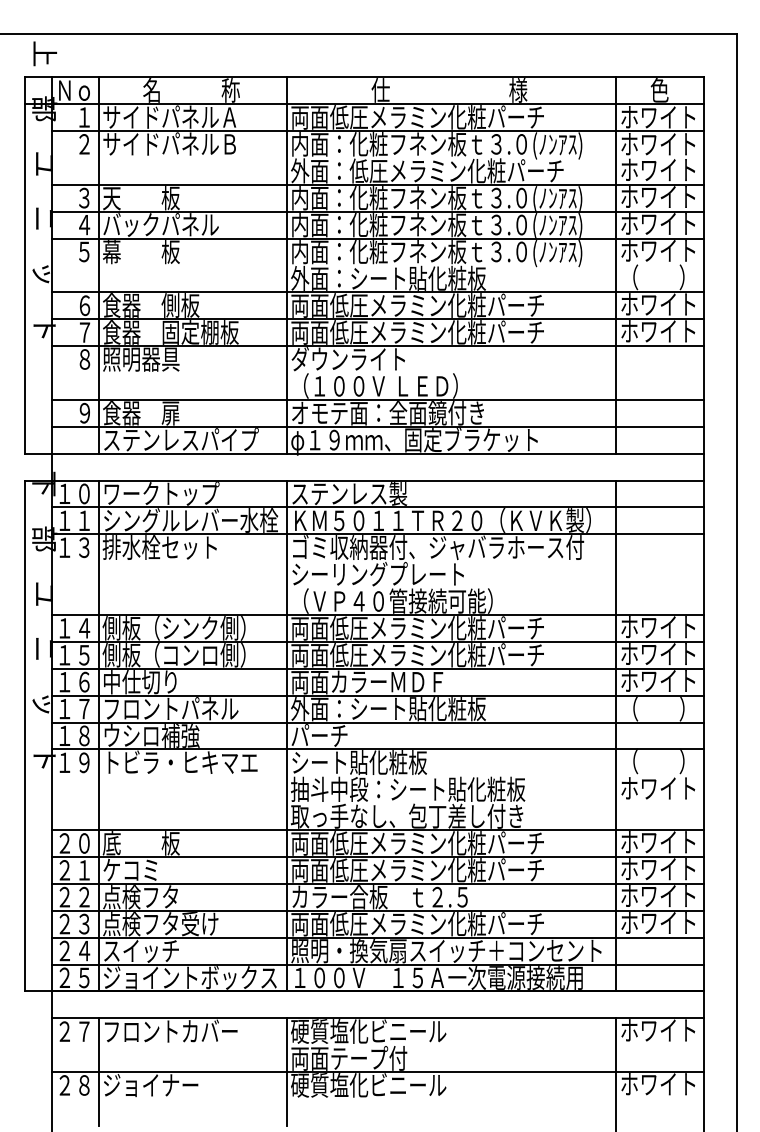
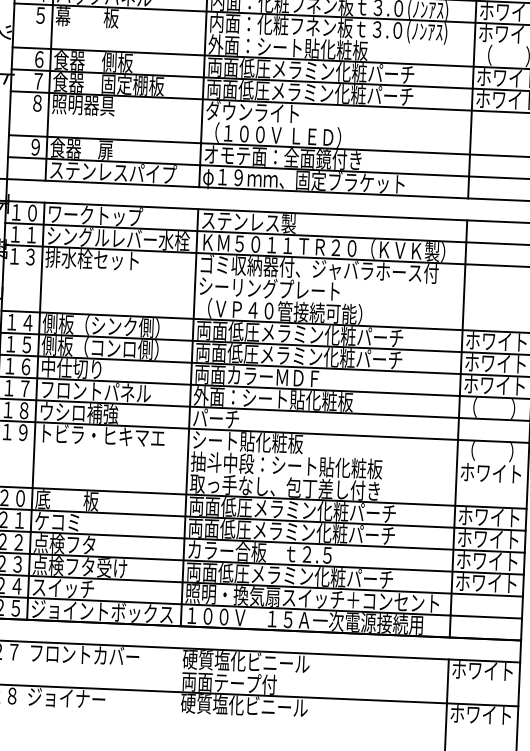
line: (98, 1071) -> (24, 685), removed
line: (286, 1071) -> (177, 691), removed

